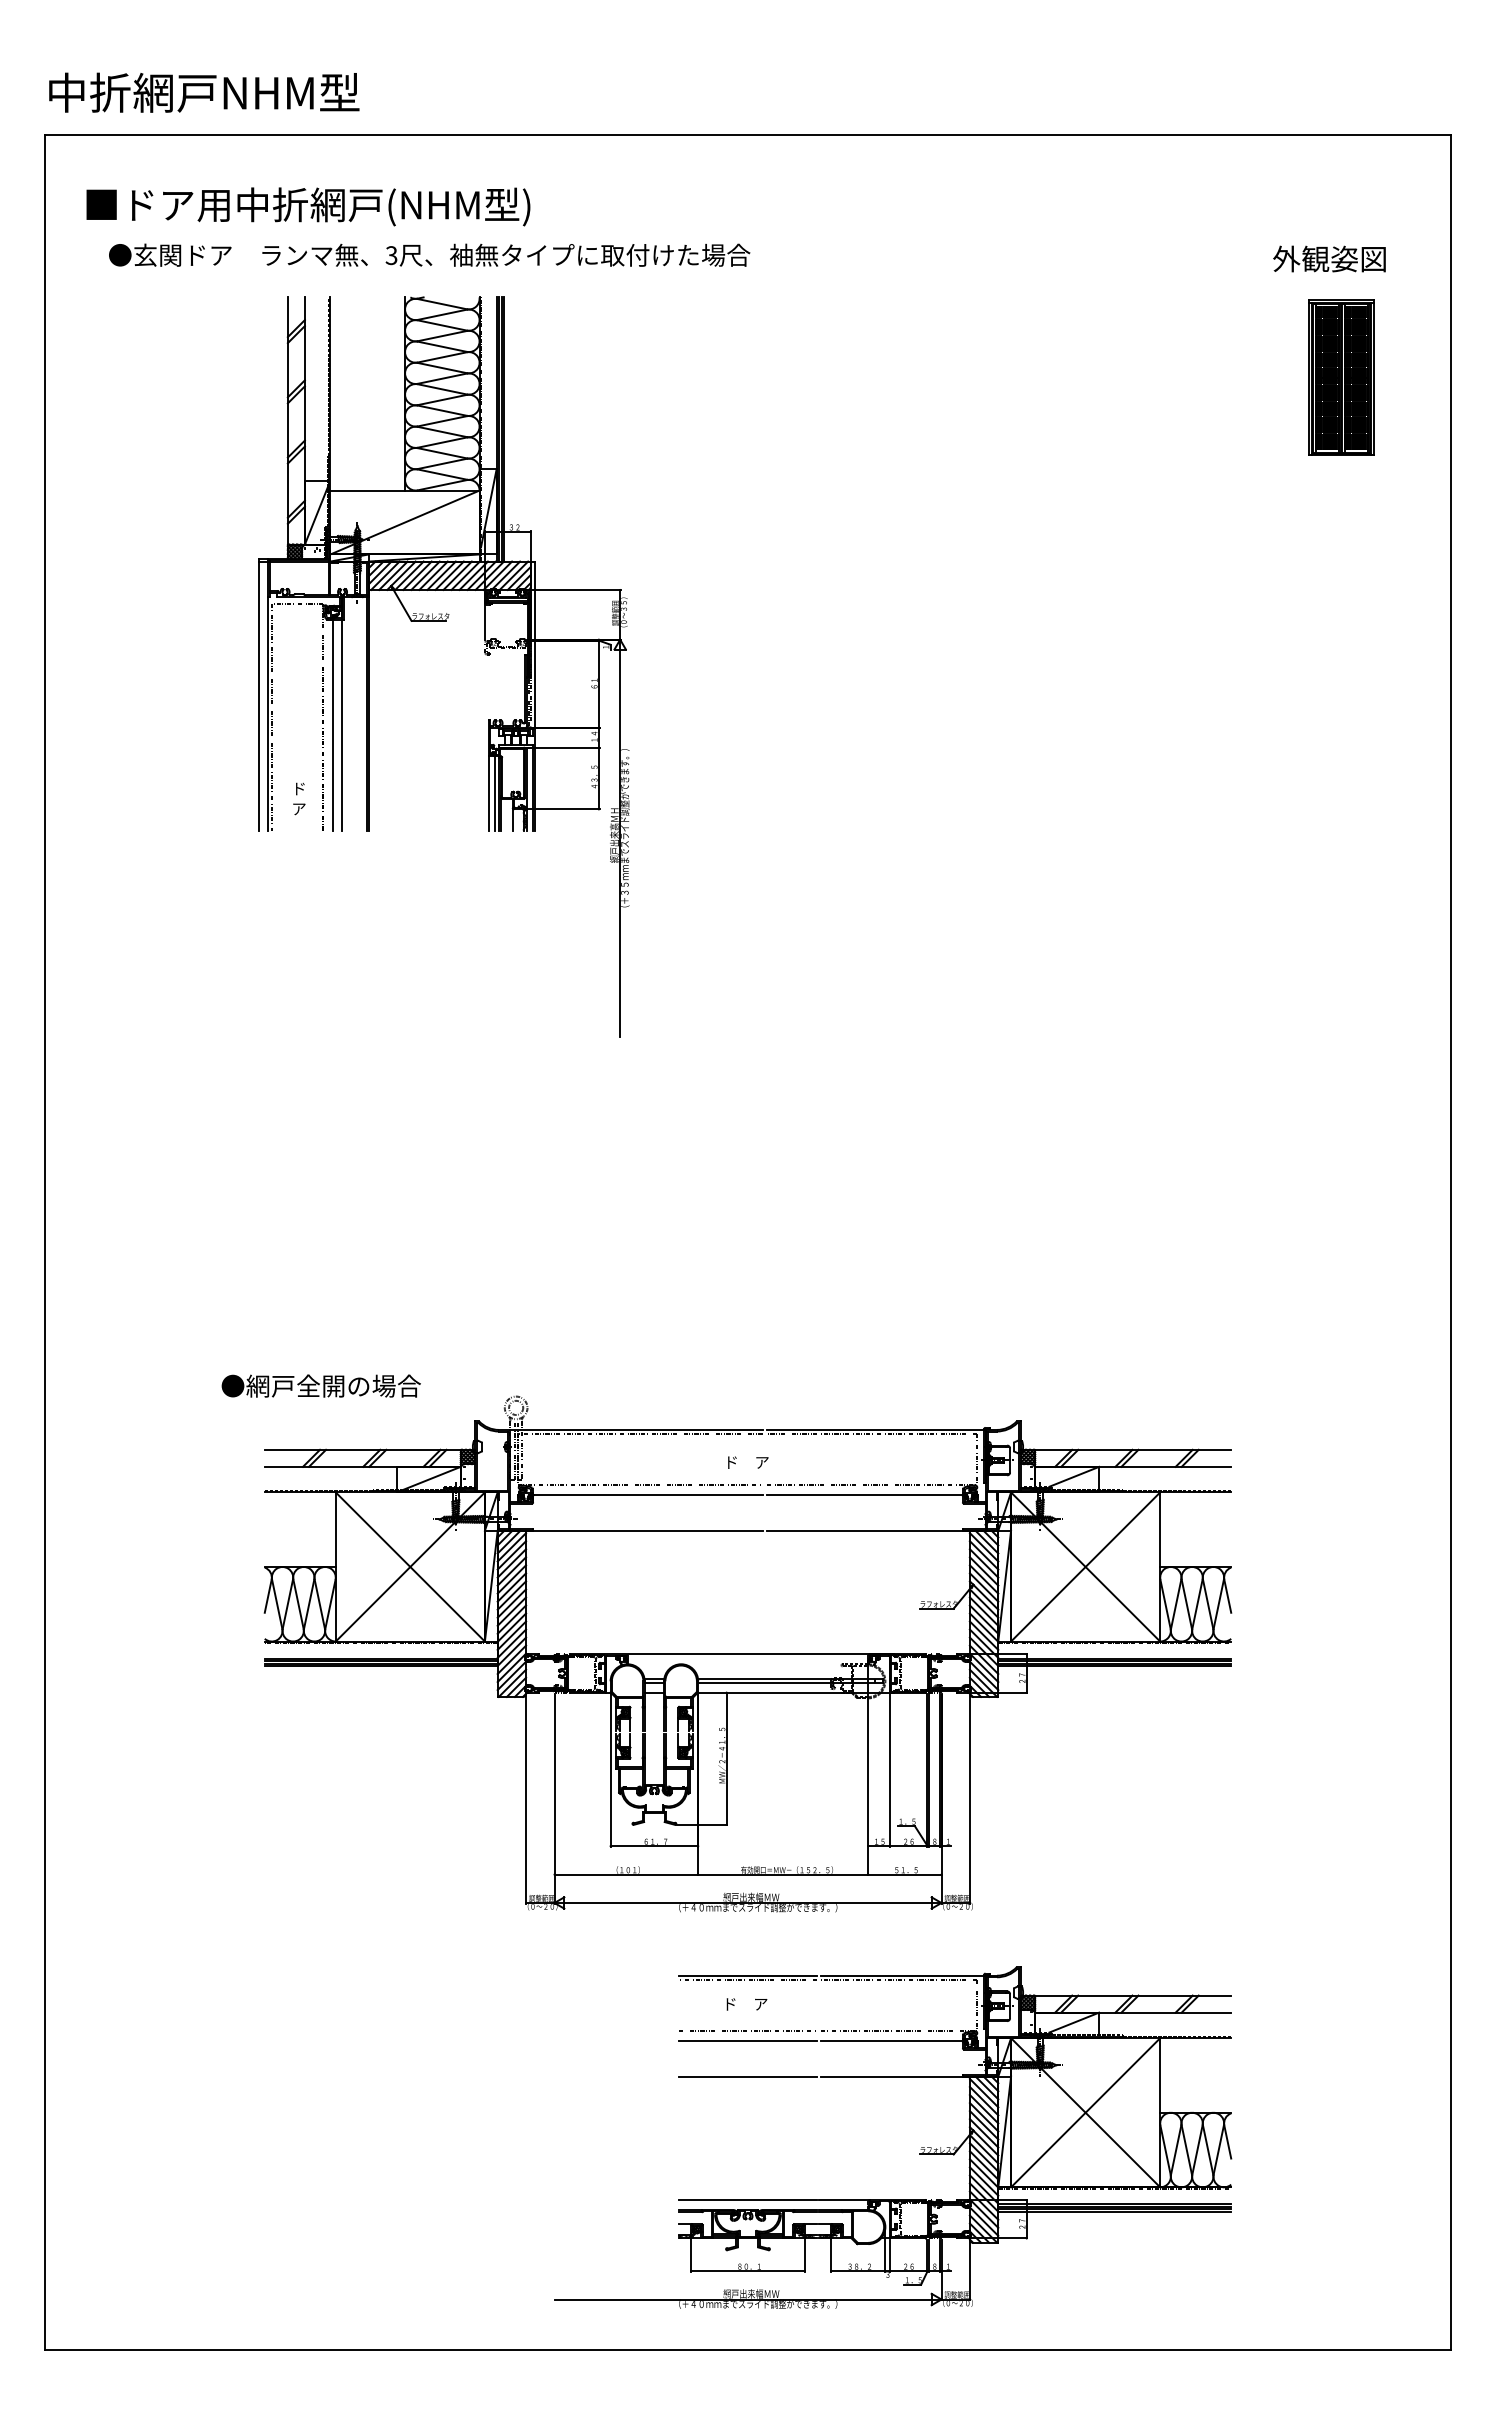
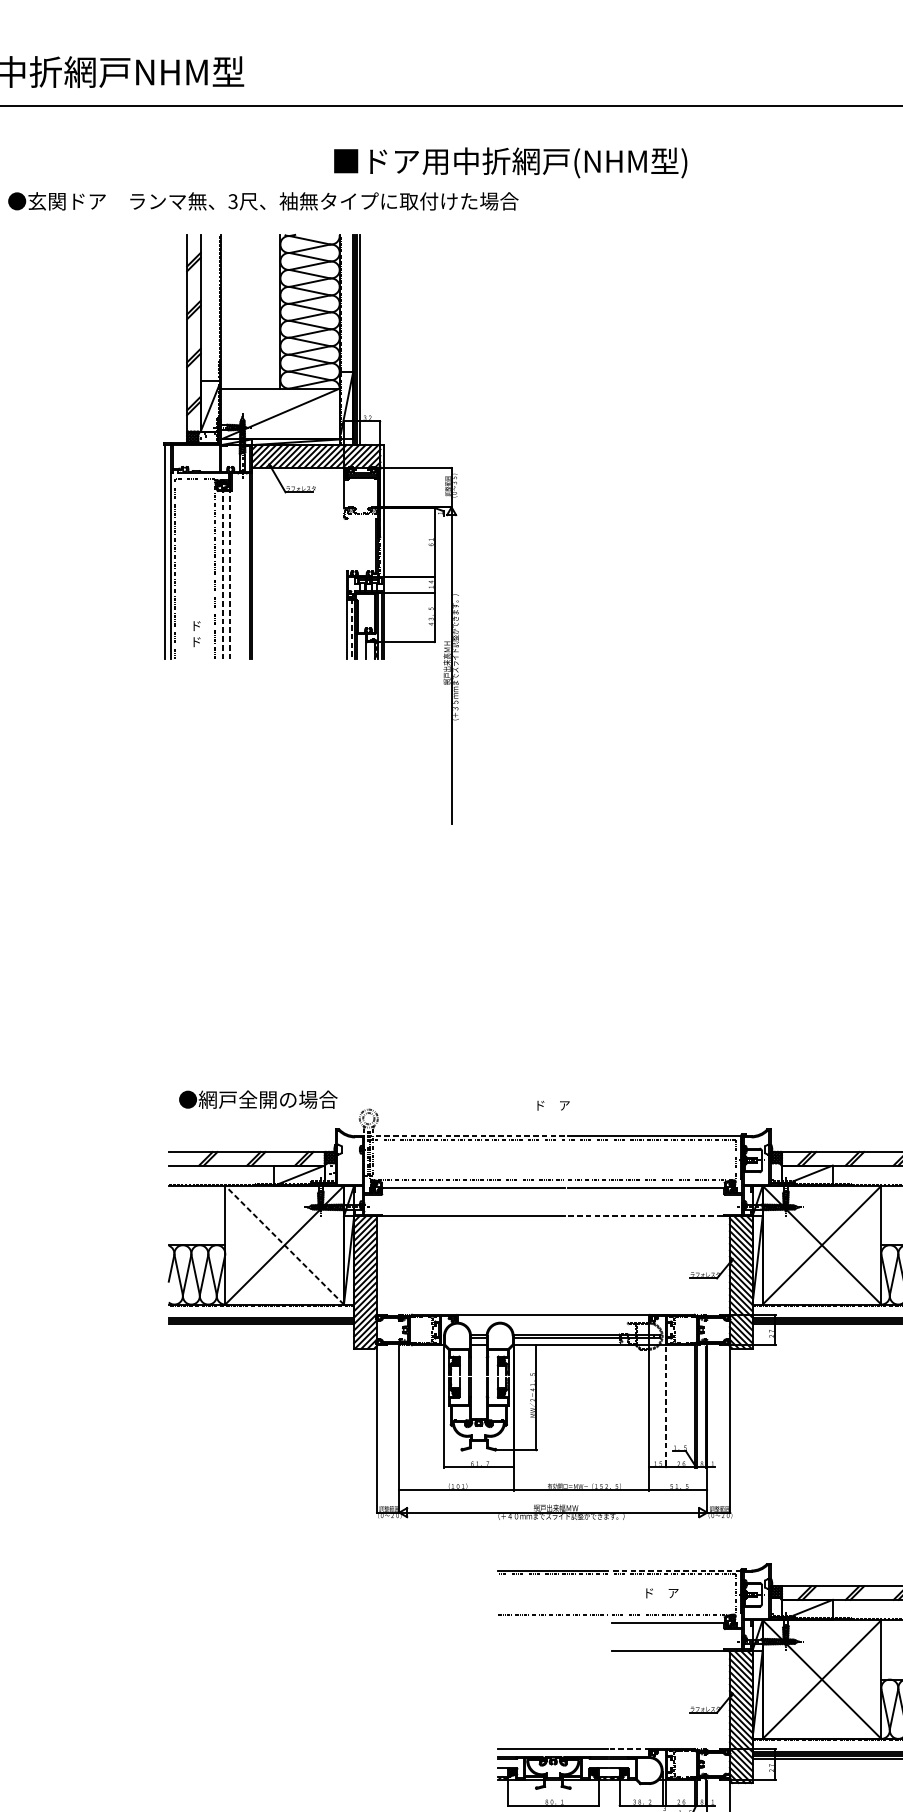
text: (308, 206) -> (510, 162), moved
text: (429, 254) -> (263, 200), moved
line: (333, 724) -> (223, 574), solid -> dashed
line: (341, 724) -> (229, 574), solid -> dashed
line: (494, 792) -> (351, 628), solid -> dashed
text: (299, 809) -> (196, 642), ア -> ド
text: (320, 1385) -> (257, 1099), moved
line: (636, 1429) -> (464, 1135), solid -> dashed
text: (748, 1462) -> (553, 1105), moved
line: (875, 1530) -> (654, 1216), solid -> dashed
line: (410, 1566) -> (284, 1244), solid -> dashed
line: (889, 1771) -> (665, 1407), solid -> dashed
line: (902, 1975) -> (676, 1570), solid -> dashed
text: (746, 2004) -> (661, 1593), moved
line: (747, 2041) -> (552, 1622), removed
line: (747, 2076) -> (552, 1650), removed
line: (843, 2200) -> (629, 1749), solid -> dashed

